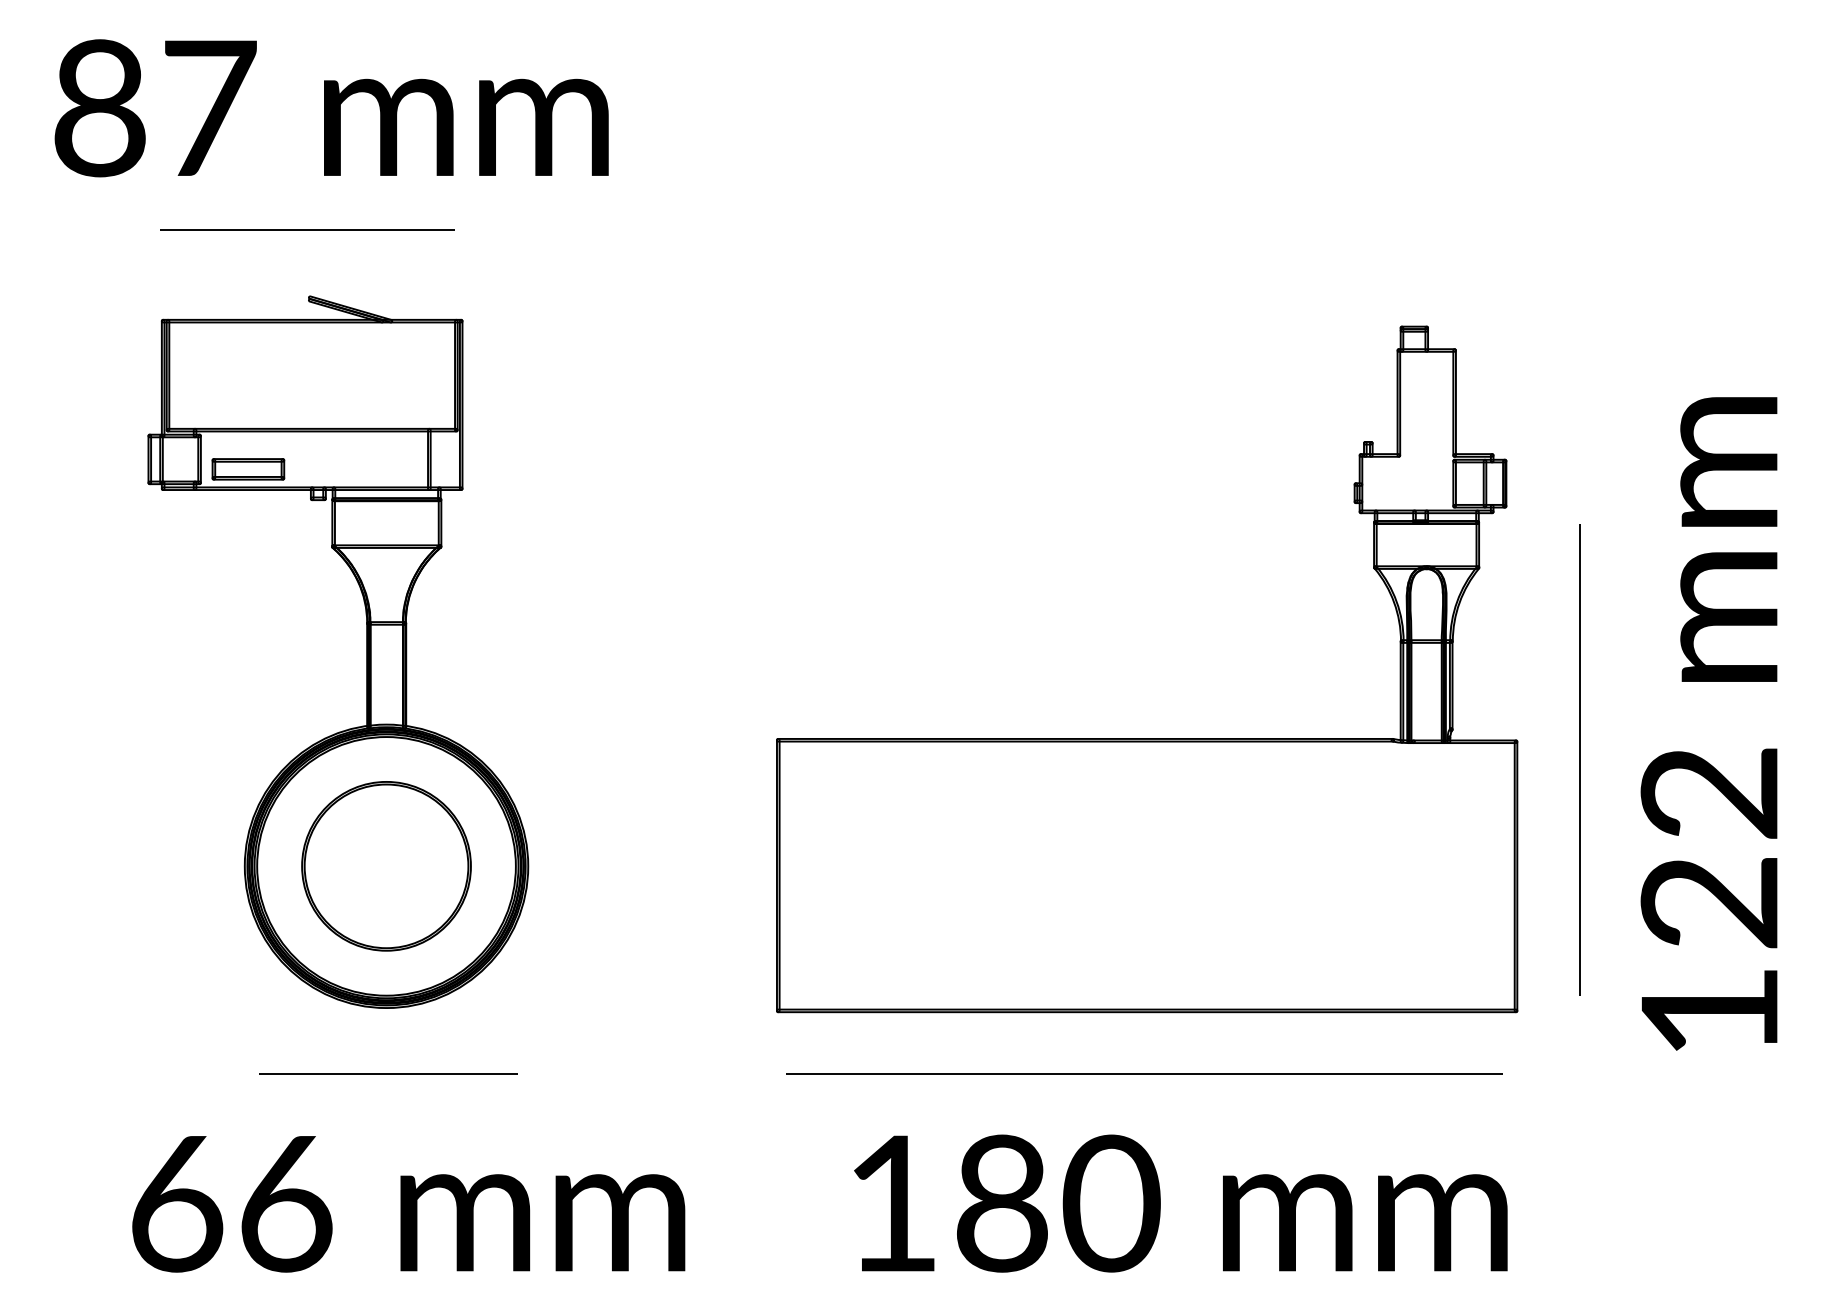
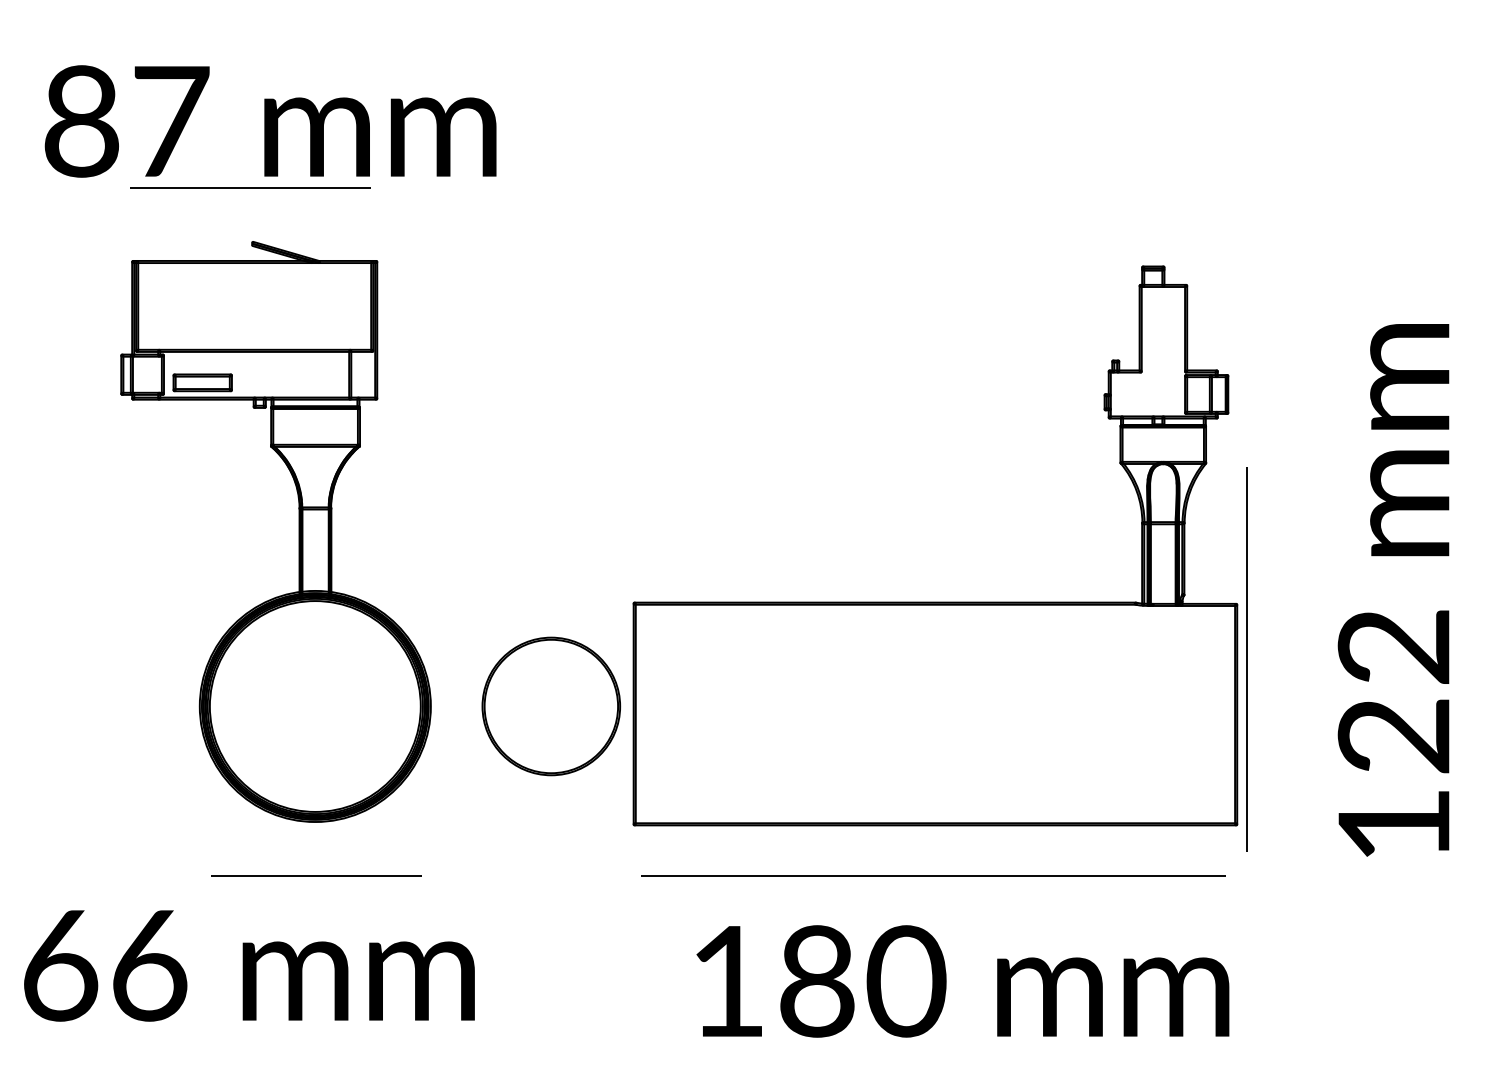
text: (331, 108) -> (270, 121), moved
line: (1578, 759) -> (1246, 659), moved
part: (386, 866) -> (551, 706), moved
text: (408, 1203) -> (249, 965), moved

